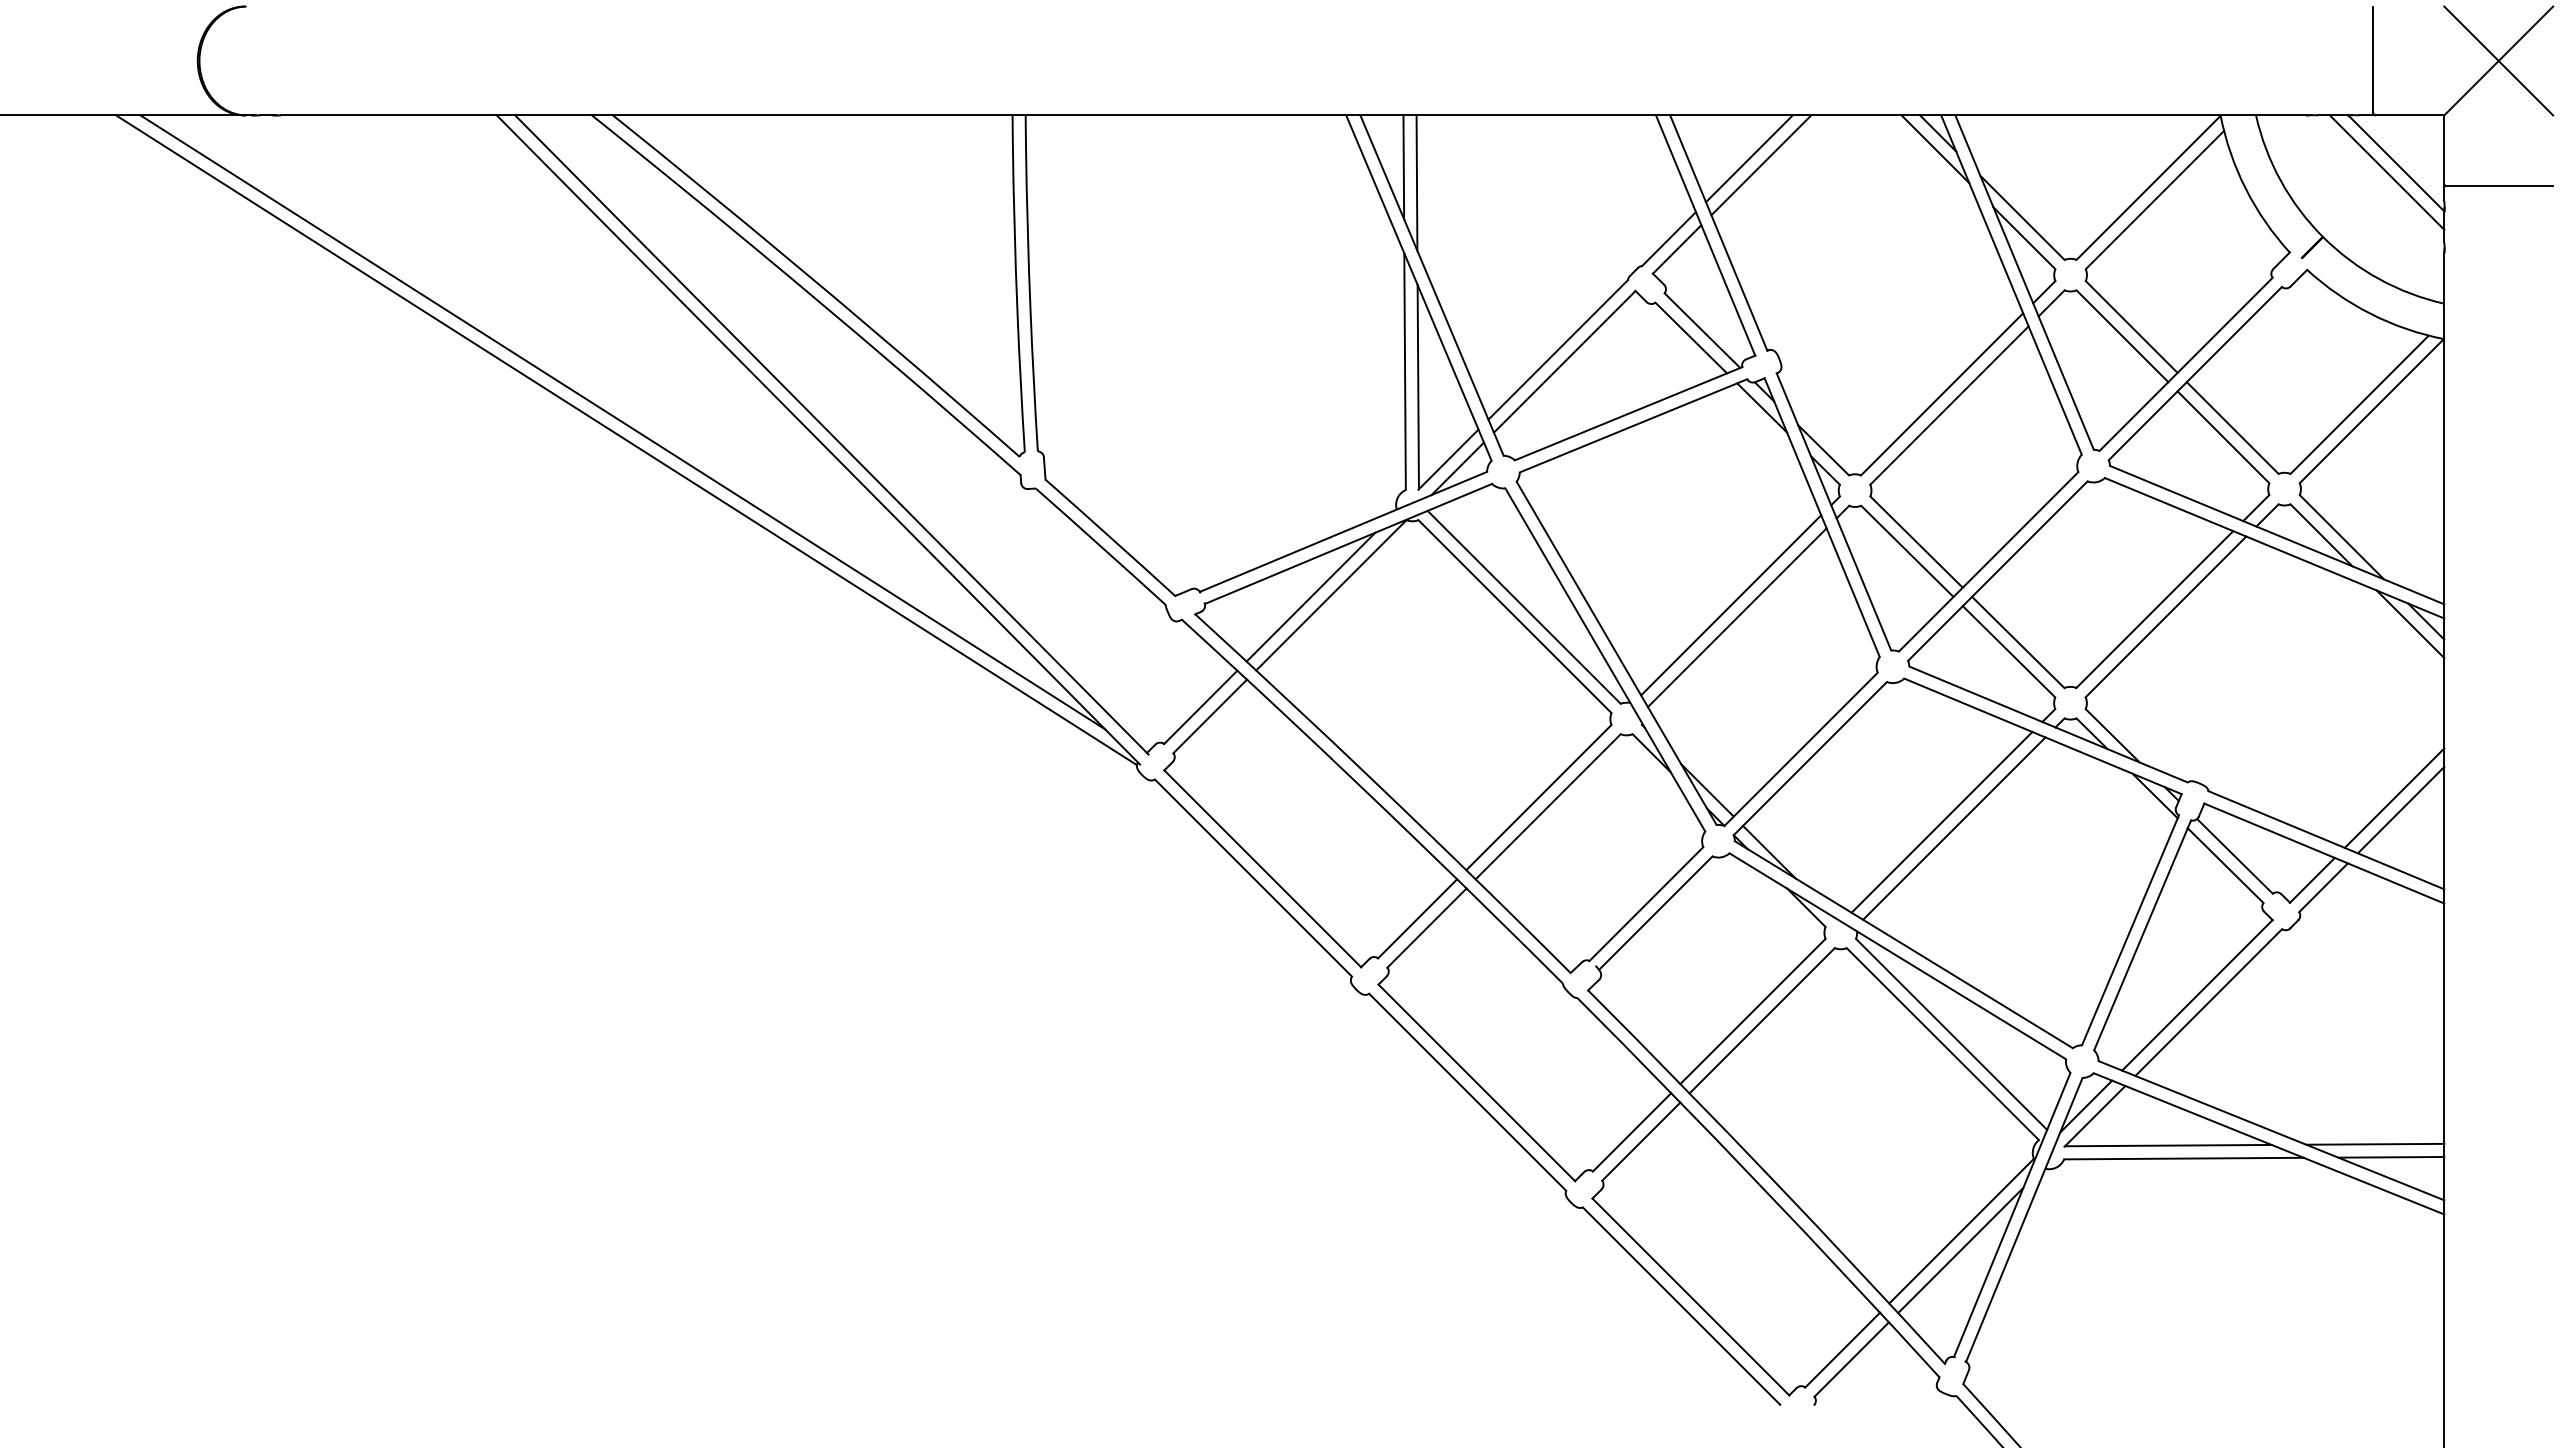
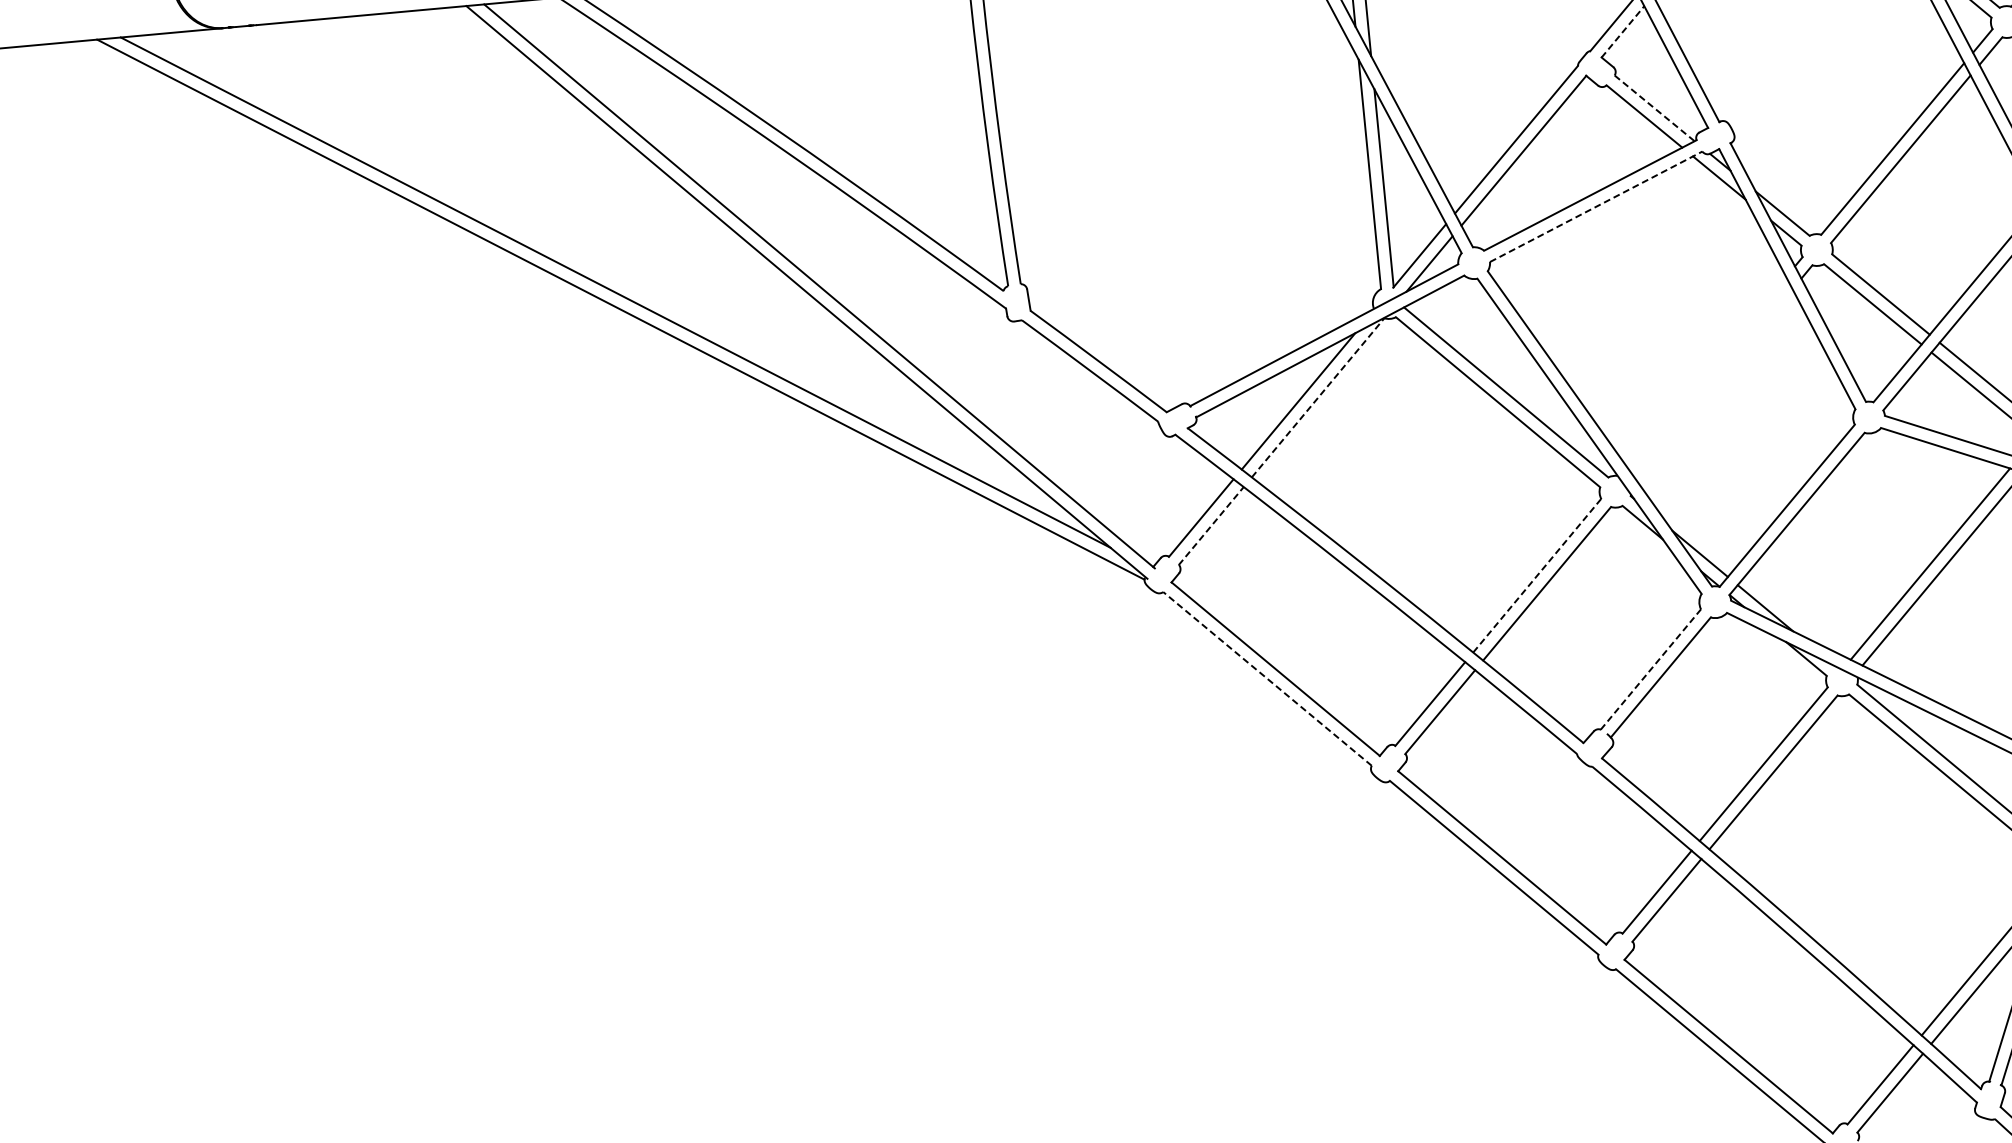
line: (1677, 249) -> (1623, 31), solid -> dashed
line: (1702, 331) -> (1654, 109), solid -> dashed
line: (1633, 425) -> (1596, 206), solid -> dashed
line: (1331, 594) -> (1318, 397), solid -> dashed
line: (1731, 605) -> (1707, 372), removed
line: (1736, 617) -> (1713, 383), removed
line: (1210, 716) -> (1211, 526), solid -> dashed
line: (1538, 797) -> (1536, 575), solid -> dashed
line: (1253, 877) -> (1267, 678), solid -> dashed
line: (1646, 904) -> (1651, 669), solid -> dashed

